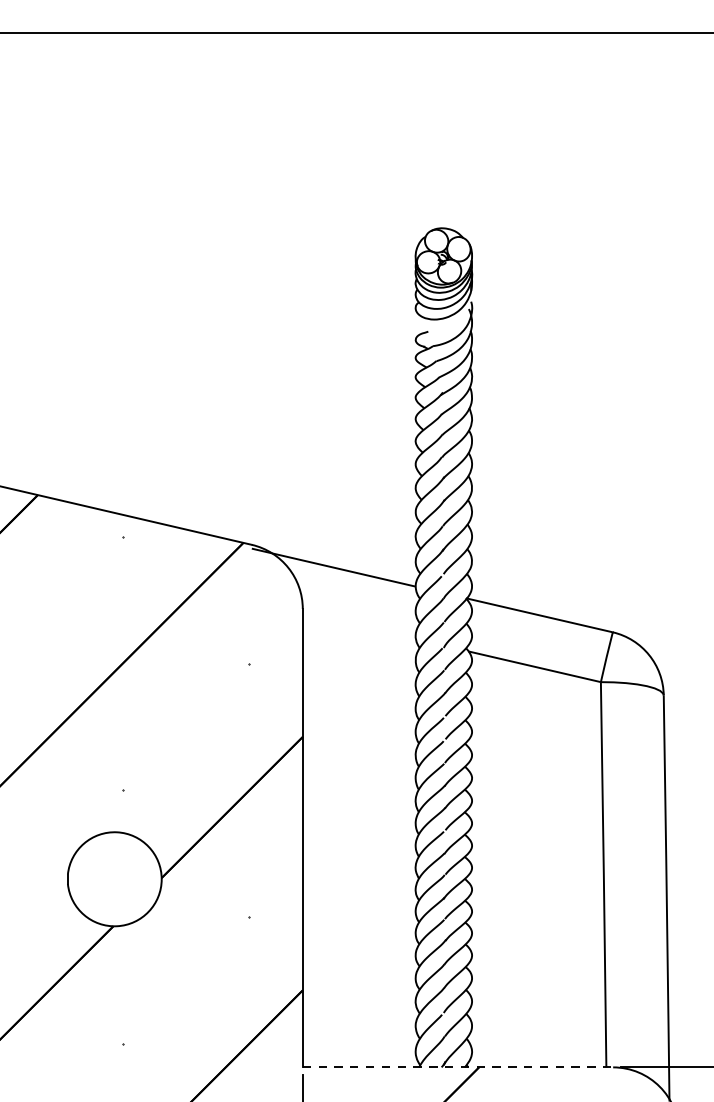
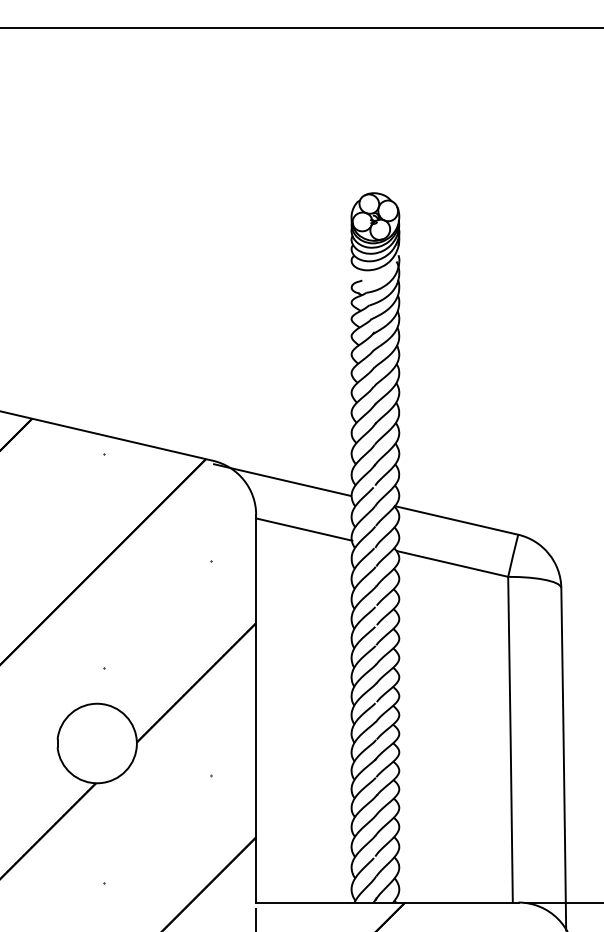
line: (359, 626) -> (304, 529), added
line: (458, 1067) -> (387, 902), dashed -> solid

